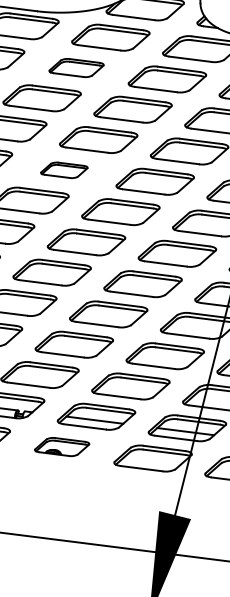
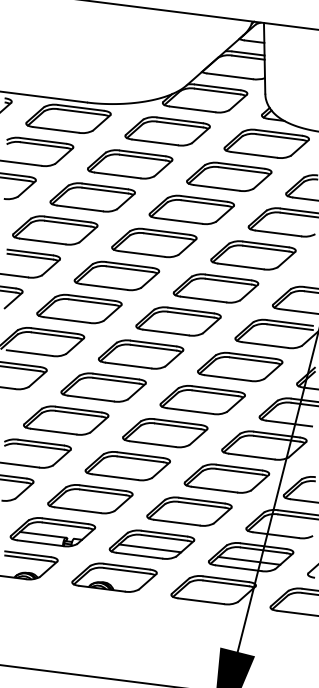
part: (76, 68) -> (130, 164), size x1.43
part: (63, 169) -> (116, 275), size x1.67
part: (62, 446) -> (114, 577), size x1.43

